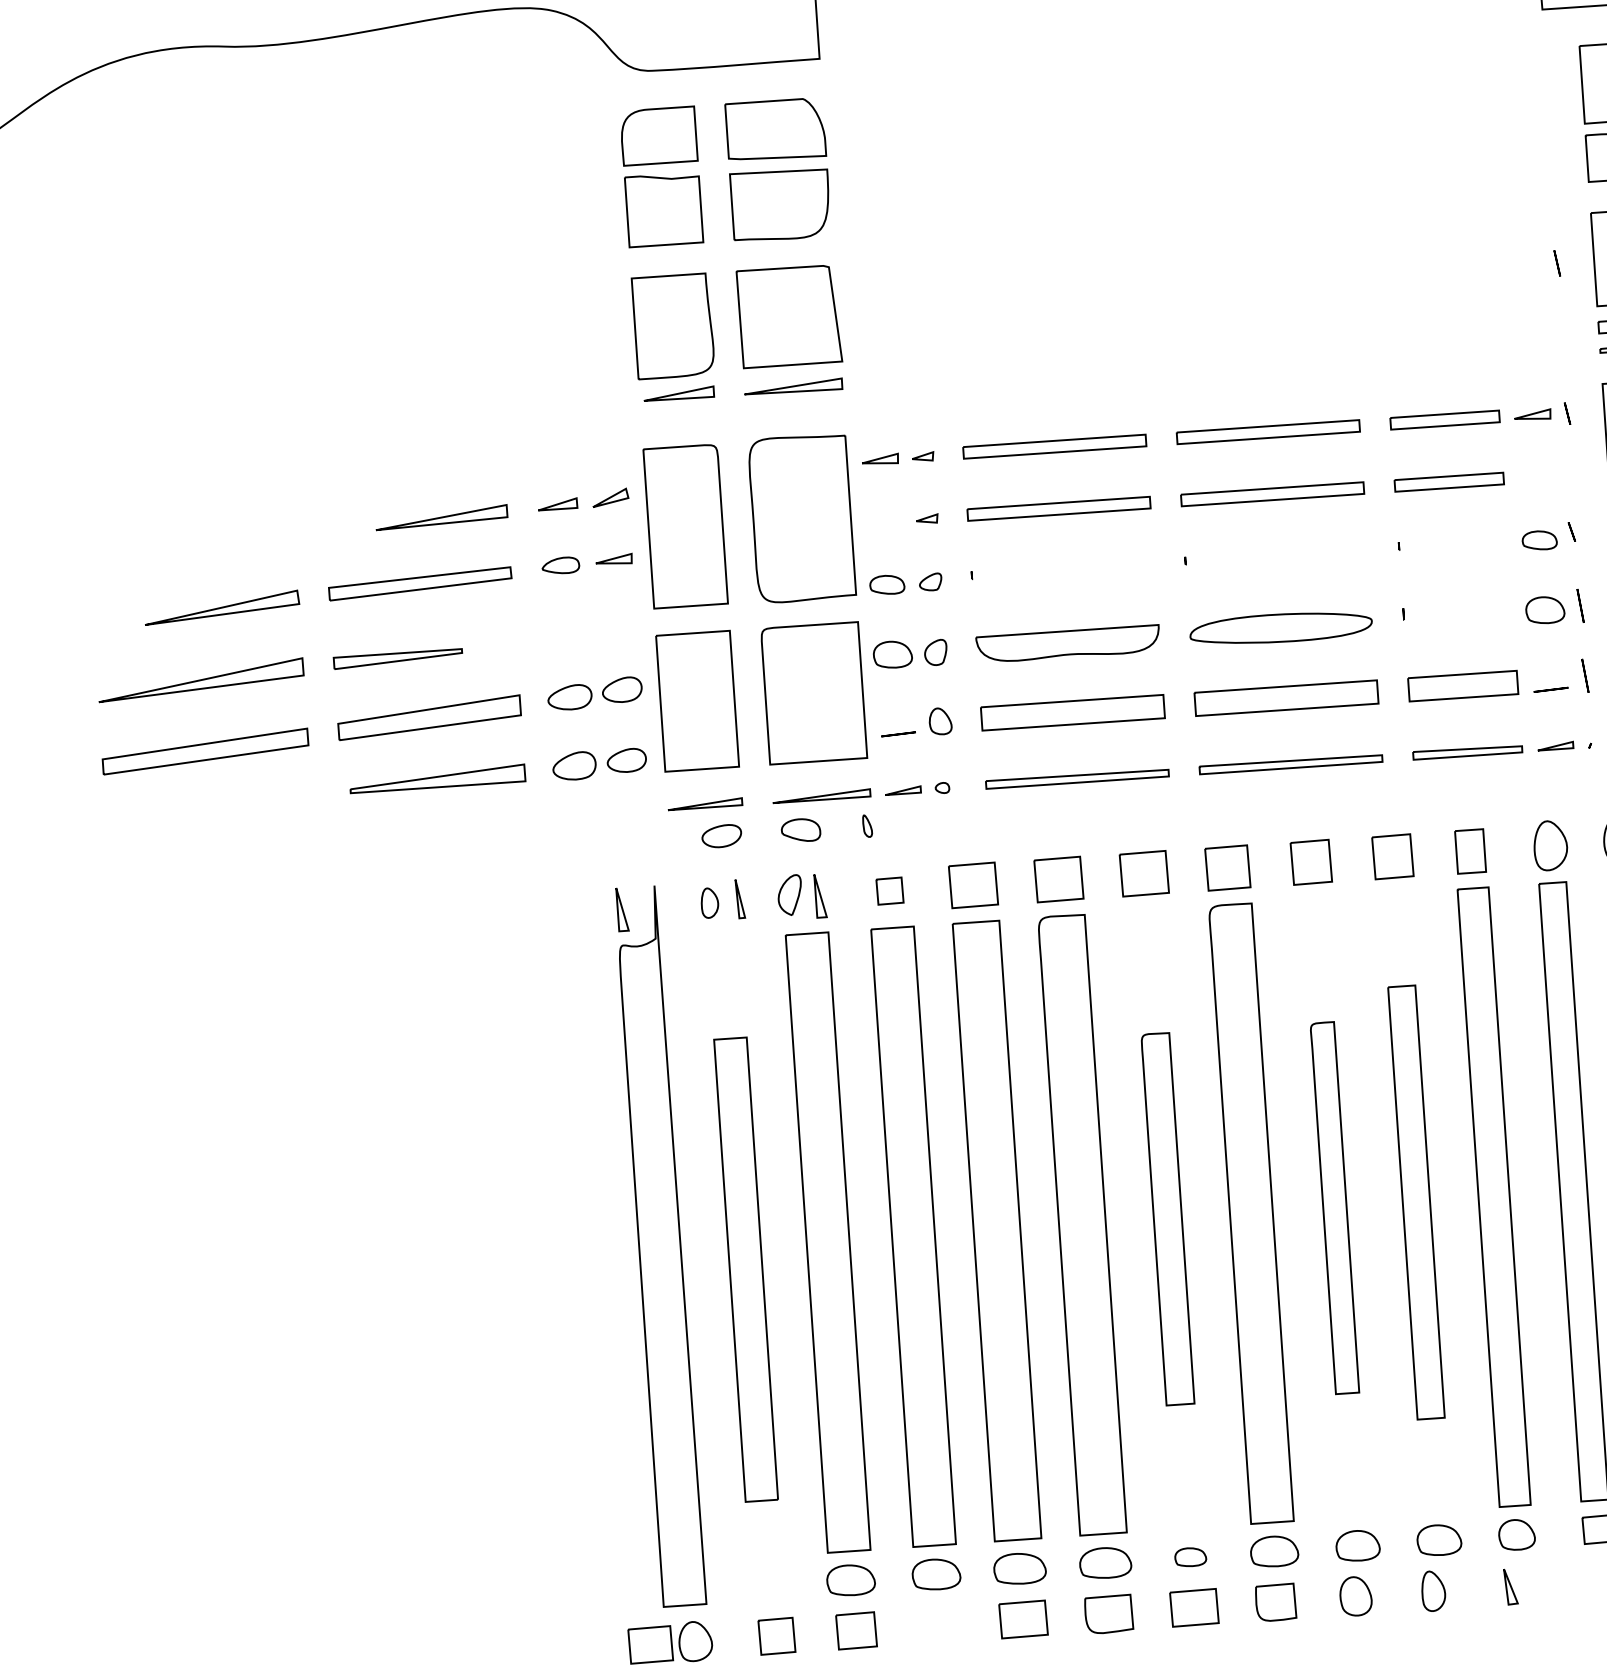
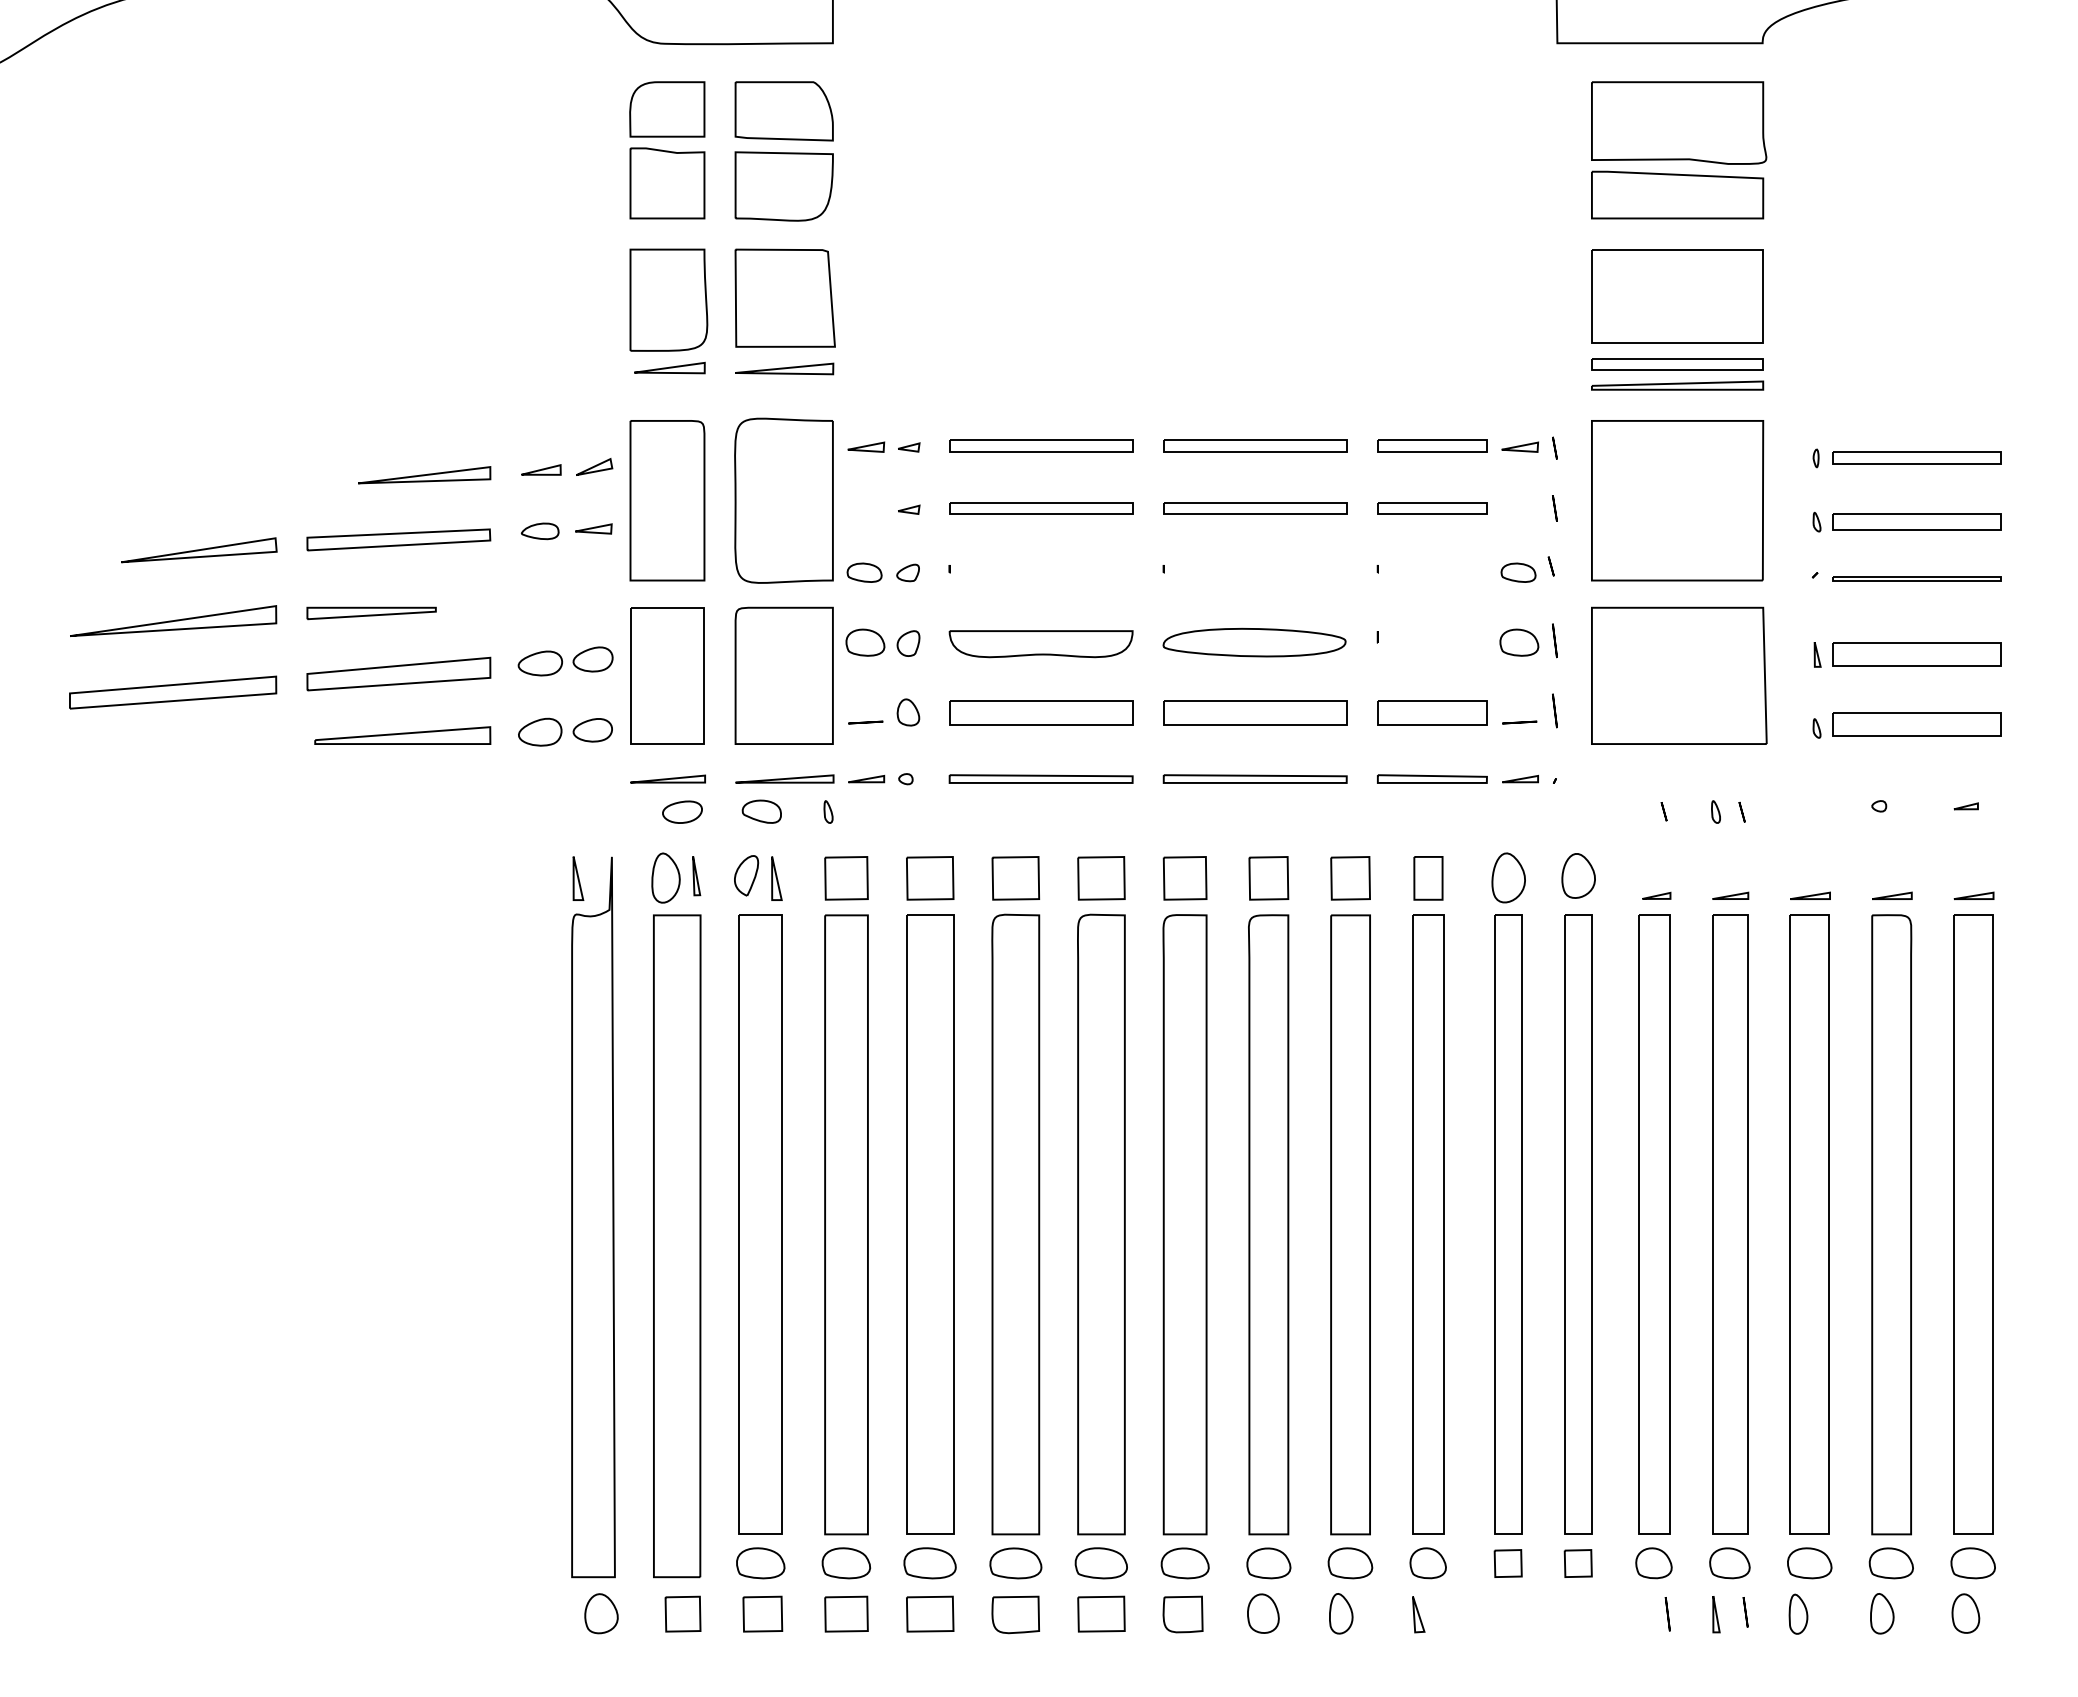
line: (1556, 263) -> (1554, 508), moved
part: (889, 891) -> (846, 878), size x1.67
part: (709, 902) -> (665, 877), size x1.67
part: (1416, 1202) -> (1350, 1224), size x1.43
part: (1334, 1207) -> (1268, 1224), size x1.67
part: (1167, 1219) -> (1101, 1224), size x1.67
part: (746, 1269) -> (677, 1246), size x1.43
part: (1189, 1557) -> (1100, 1563), size x1.67
part: (650, 1644) -> (846, 1613), moved

